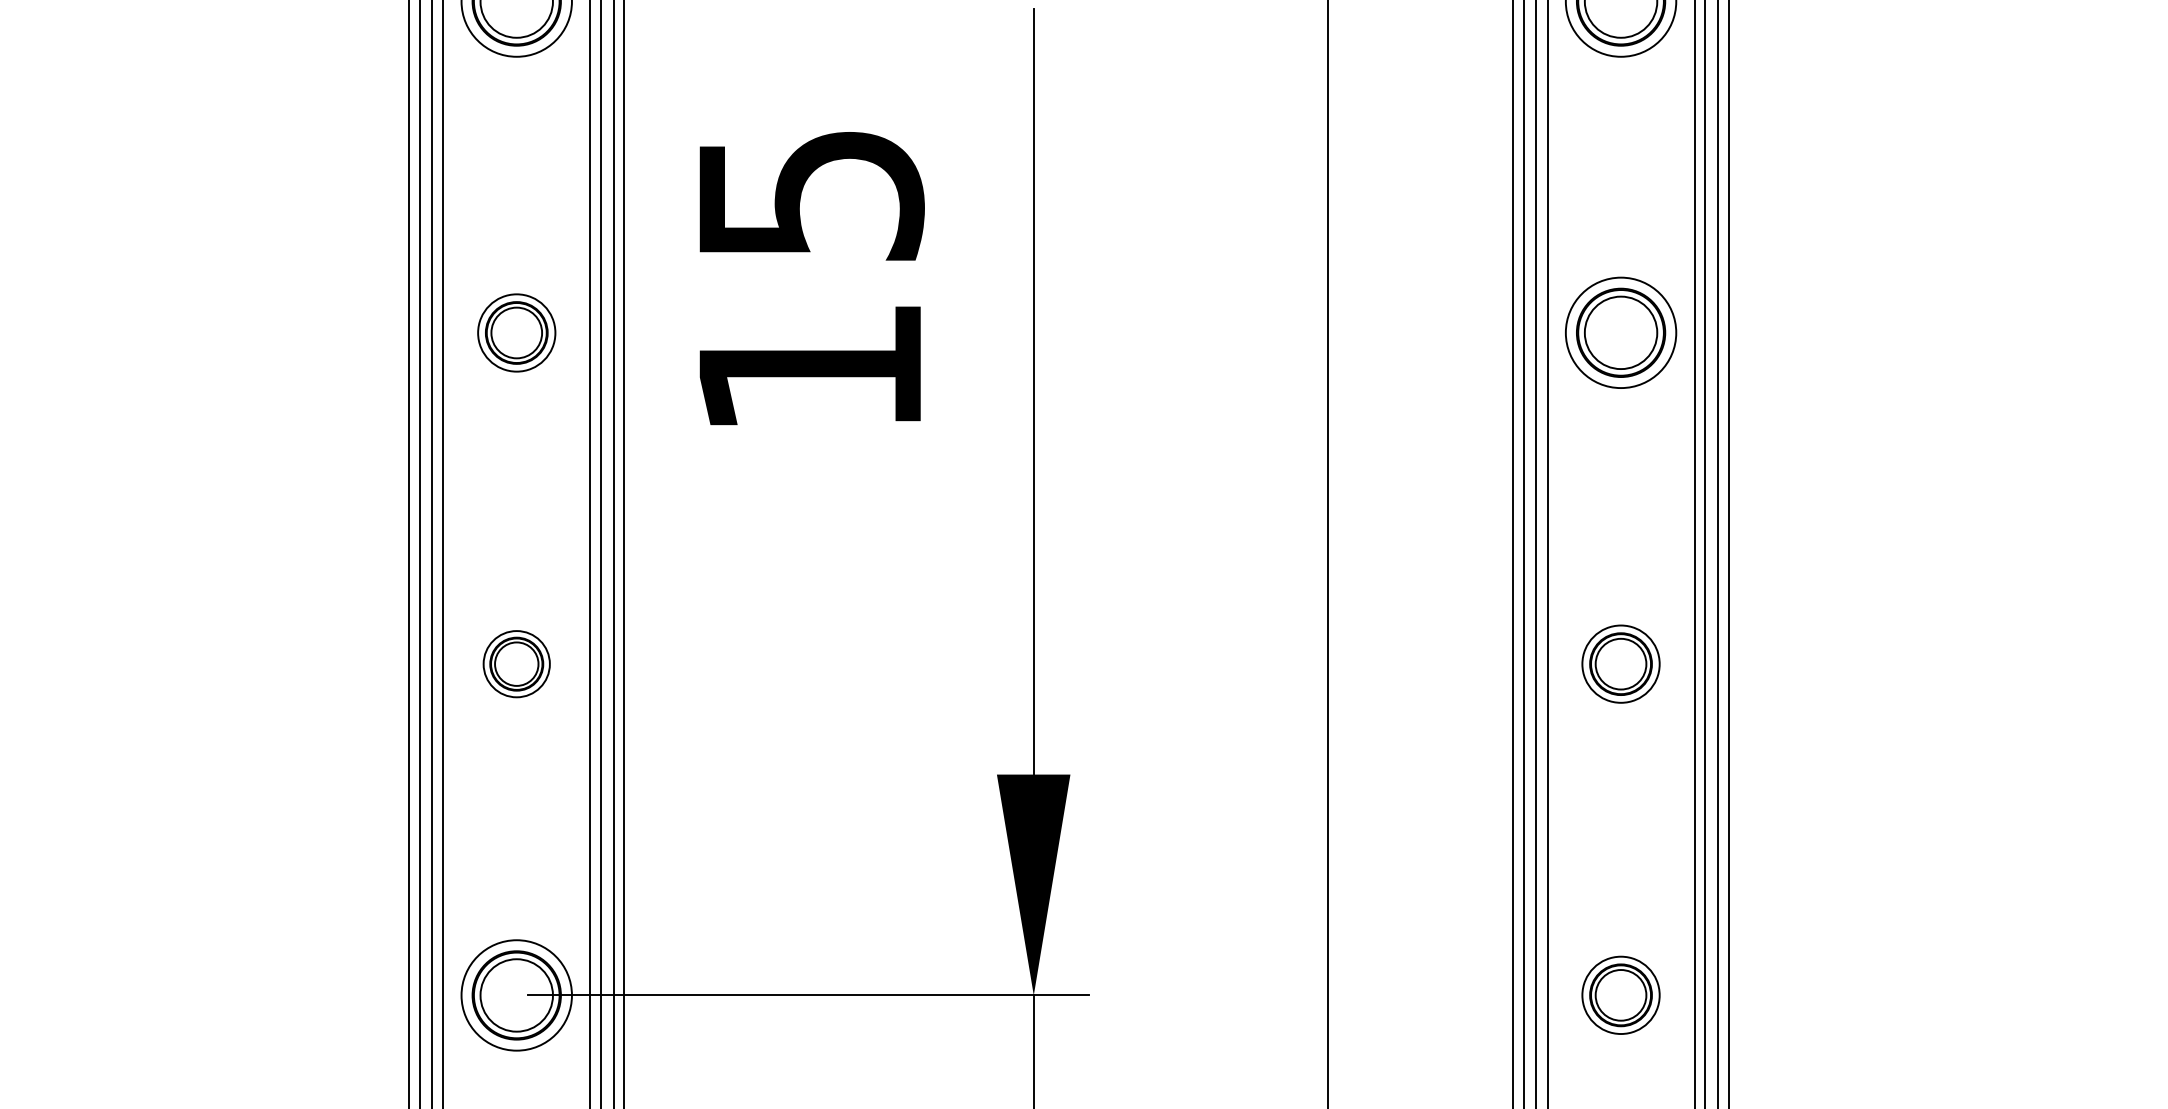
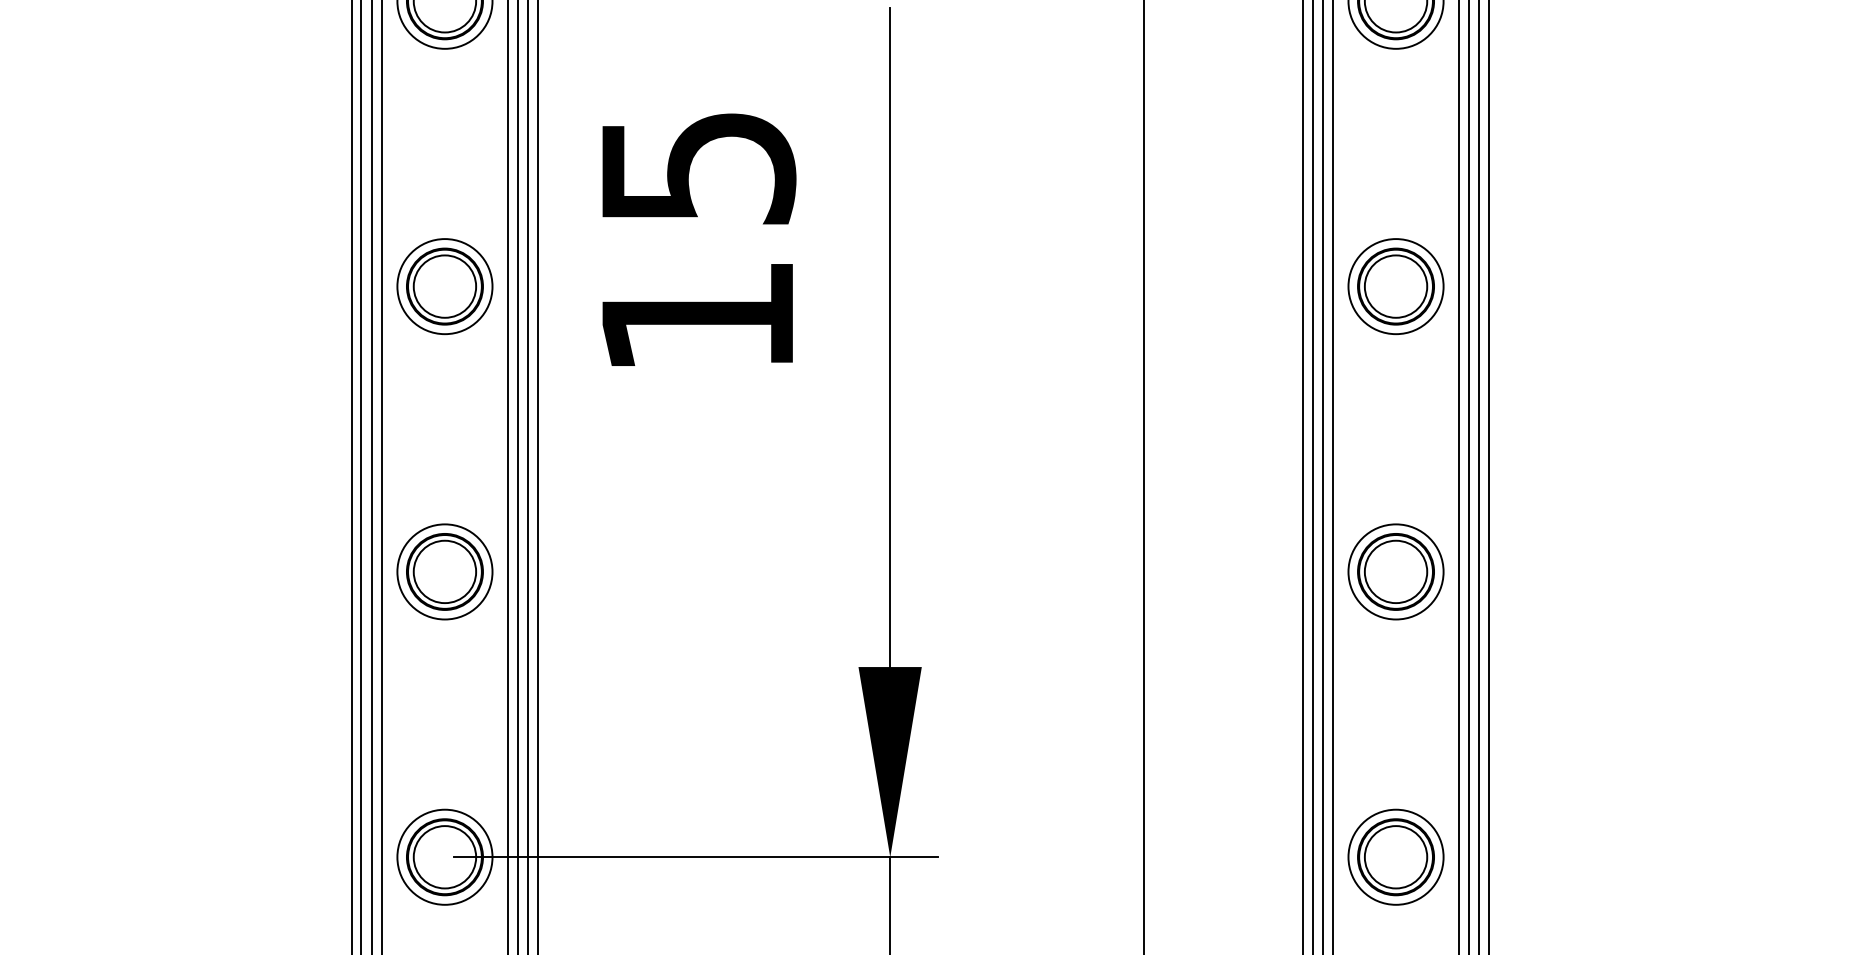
part: (516, 332) -> (444, 286), size x1.43
part: (516, 663) -> (444, 571), size x1.67
part: (1620, 663) -> (1395, 571), size x1.43
part: (1620, 994) -> (1395, 856), size x1.43

